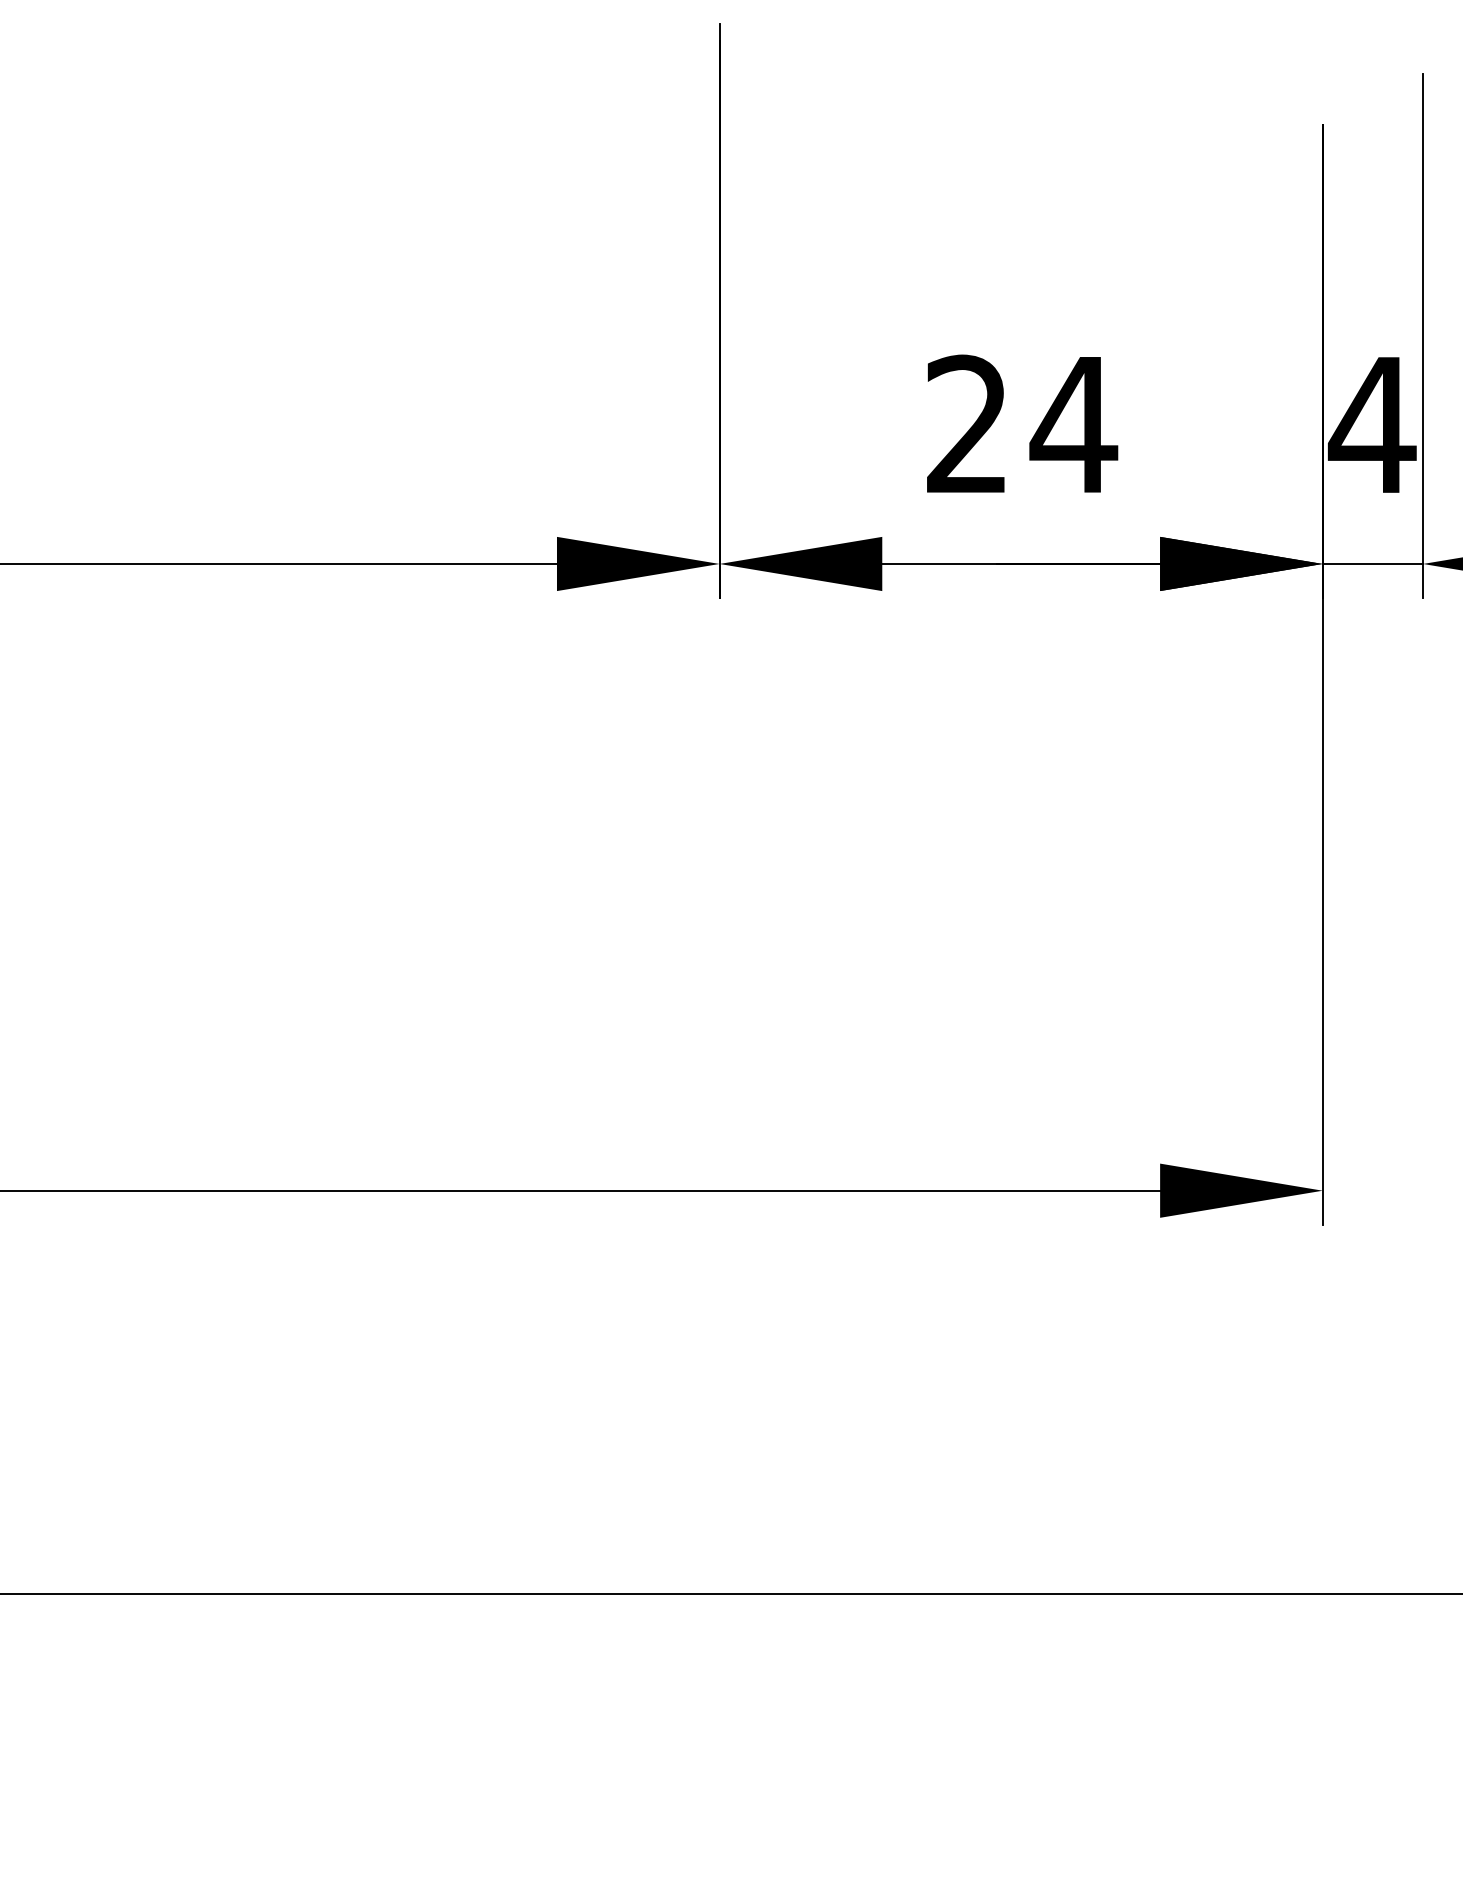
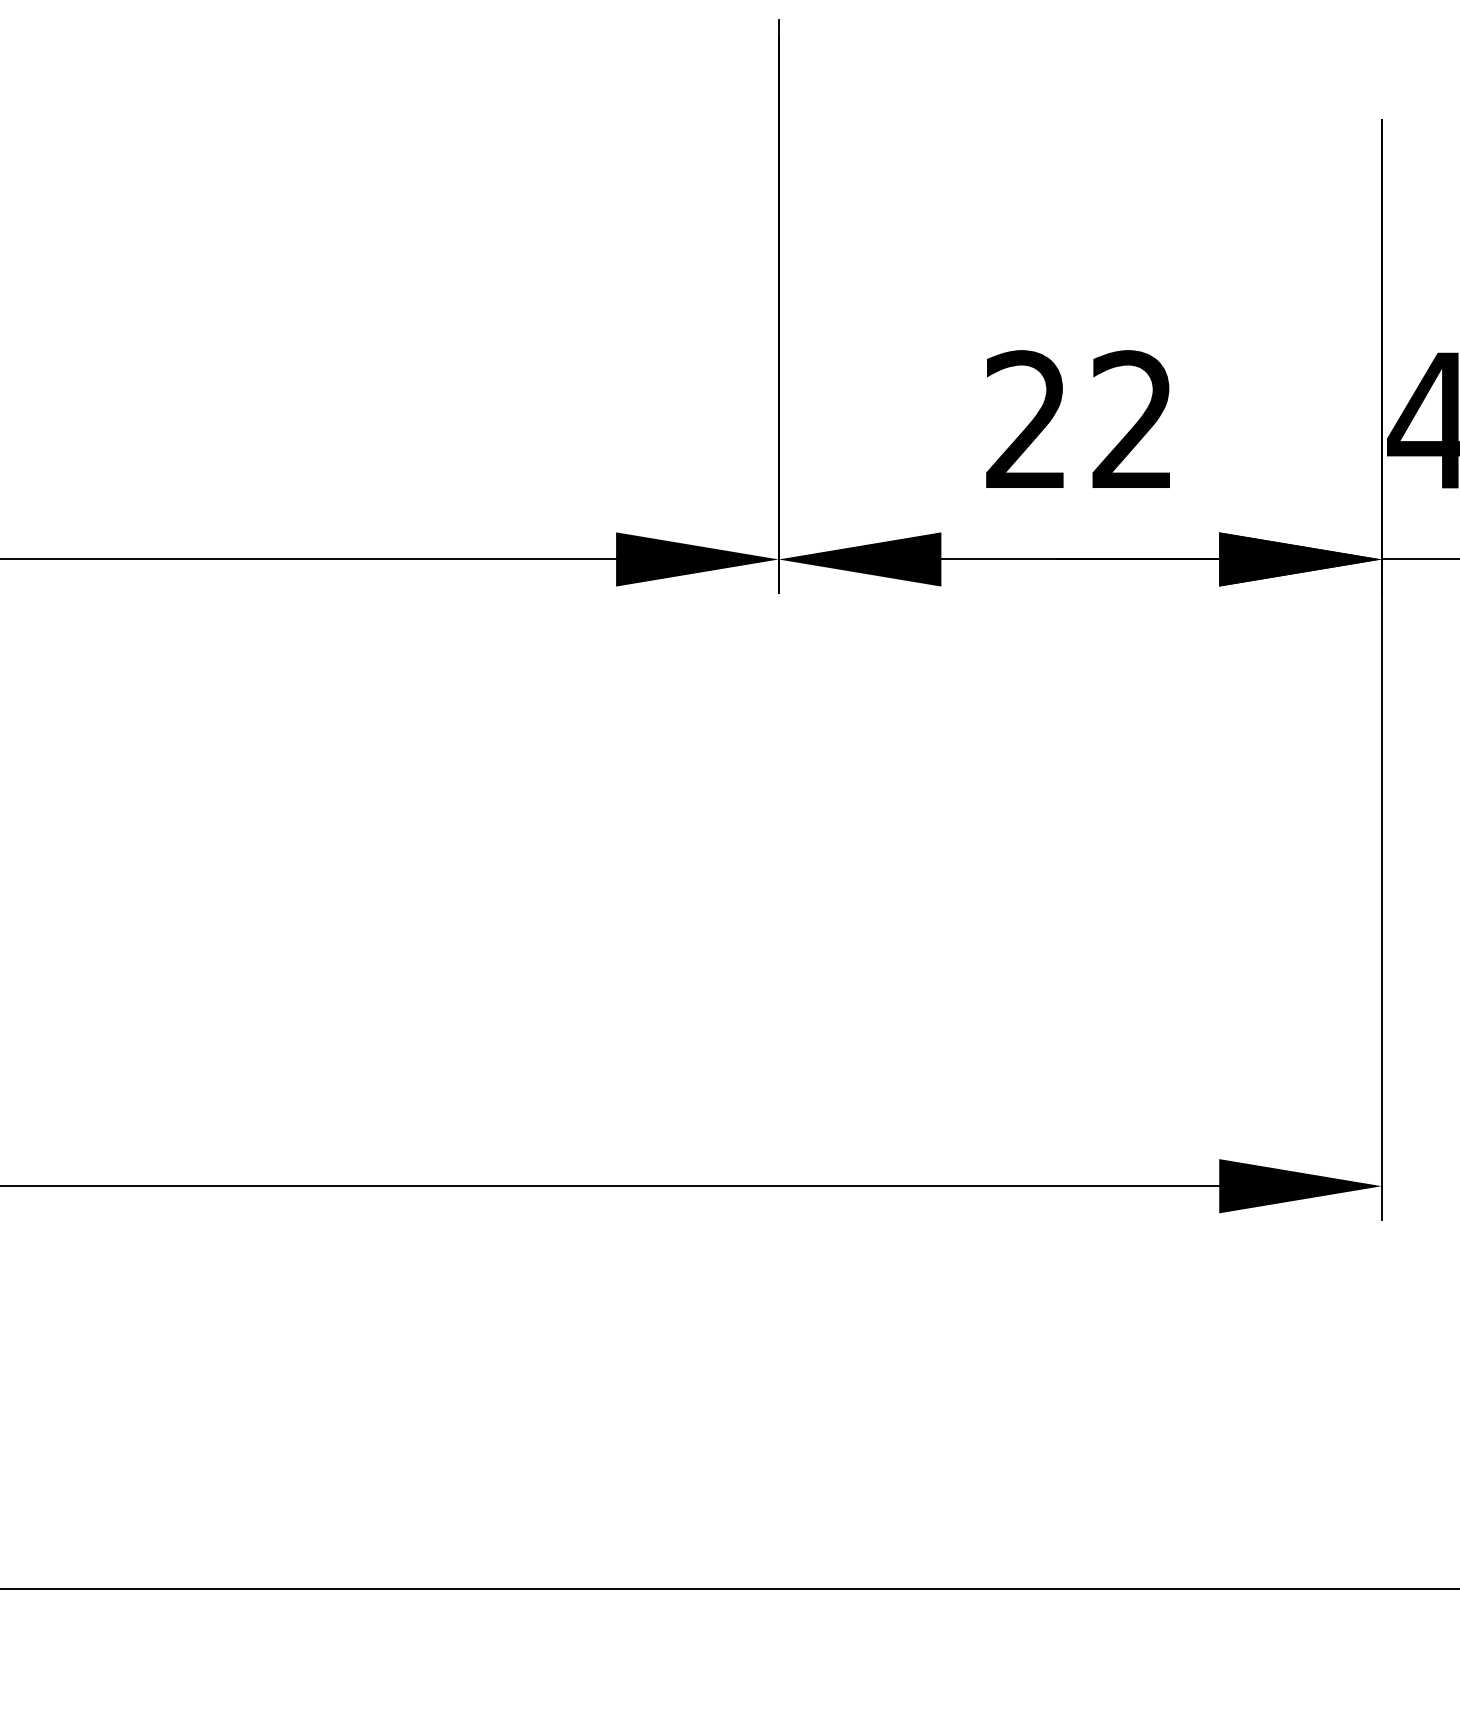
text: (1073, 423) -> (1132, 419), 24 -> 22

